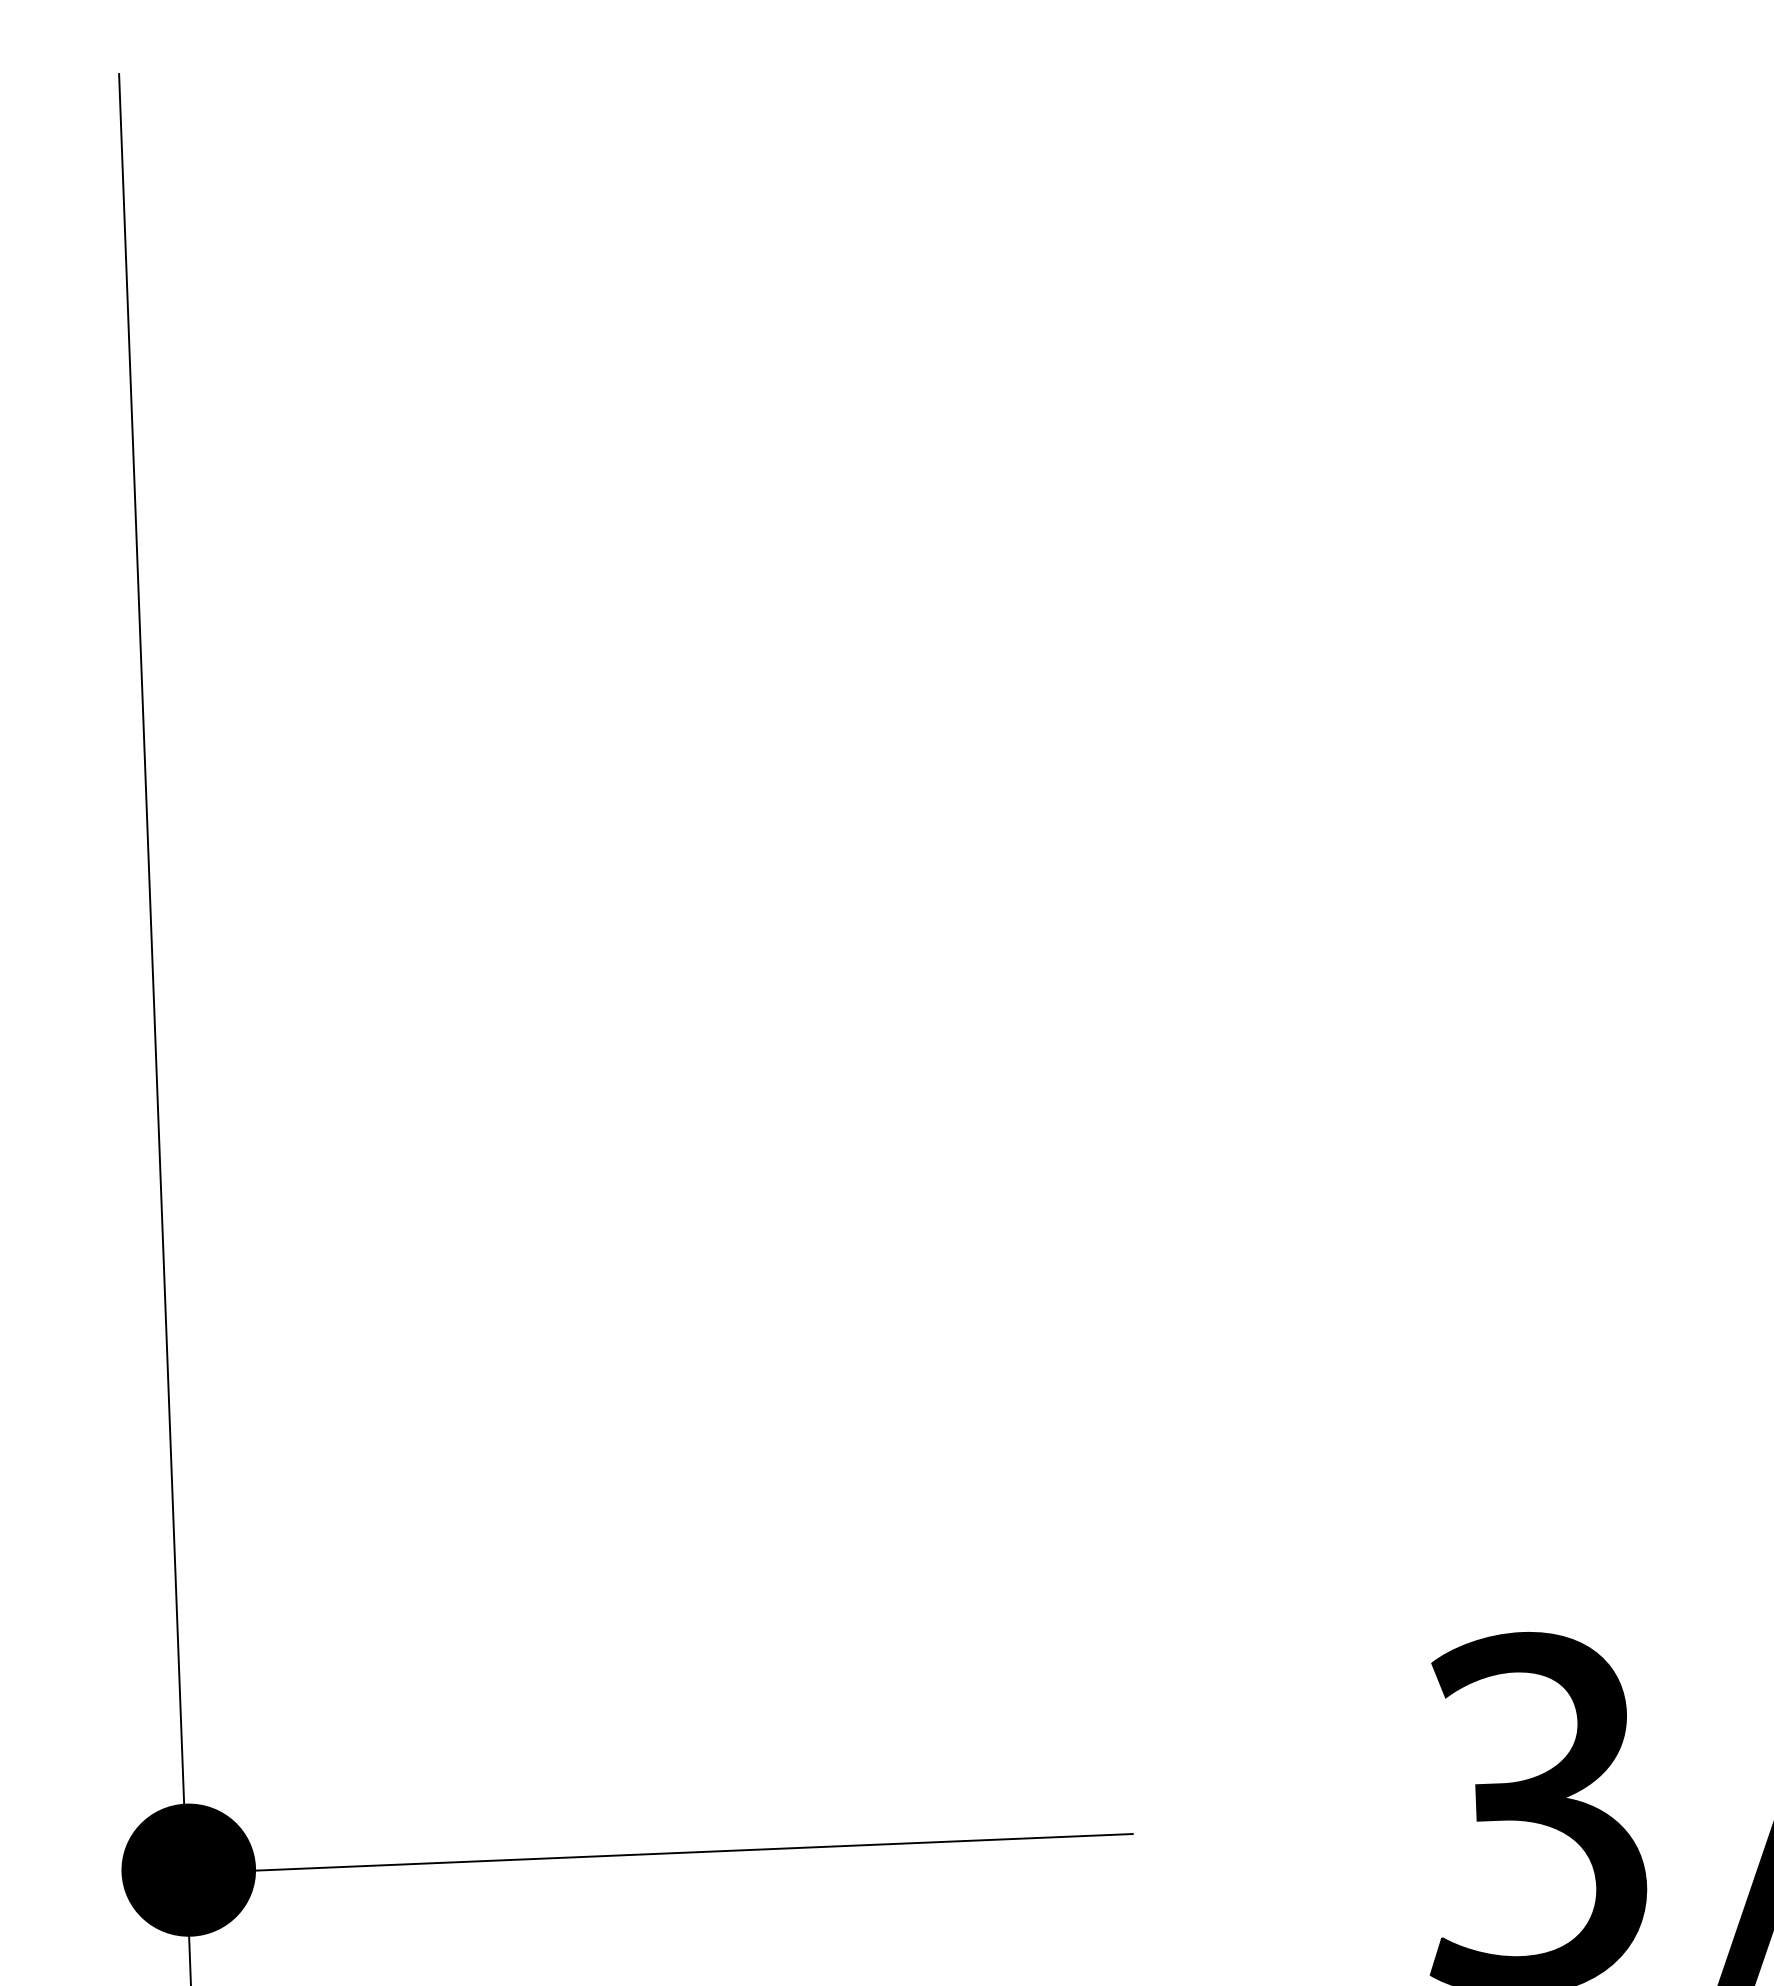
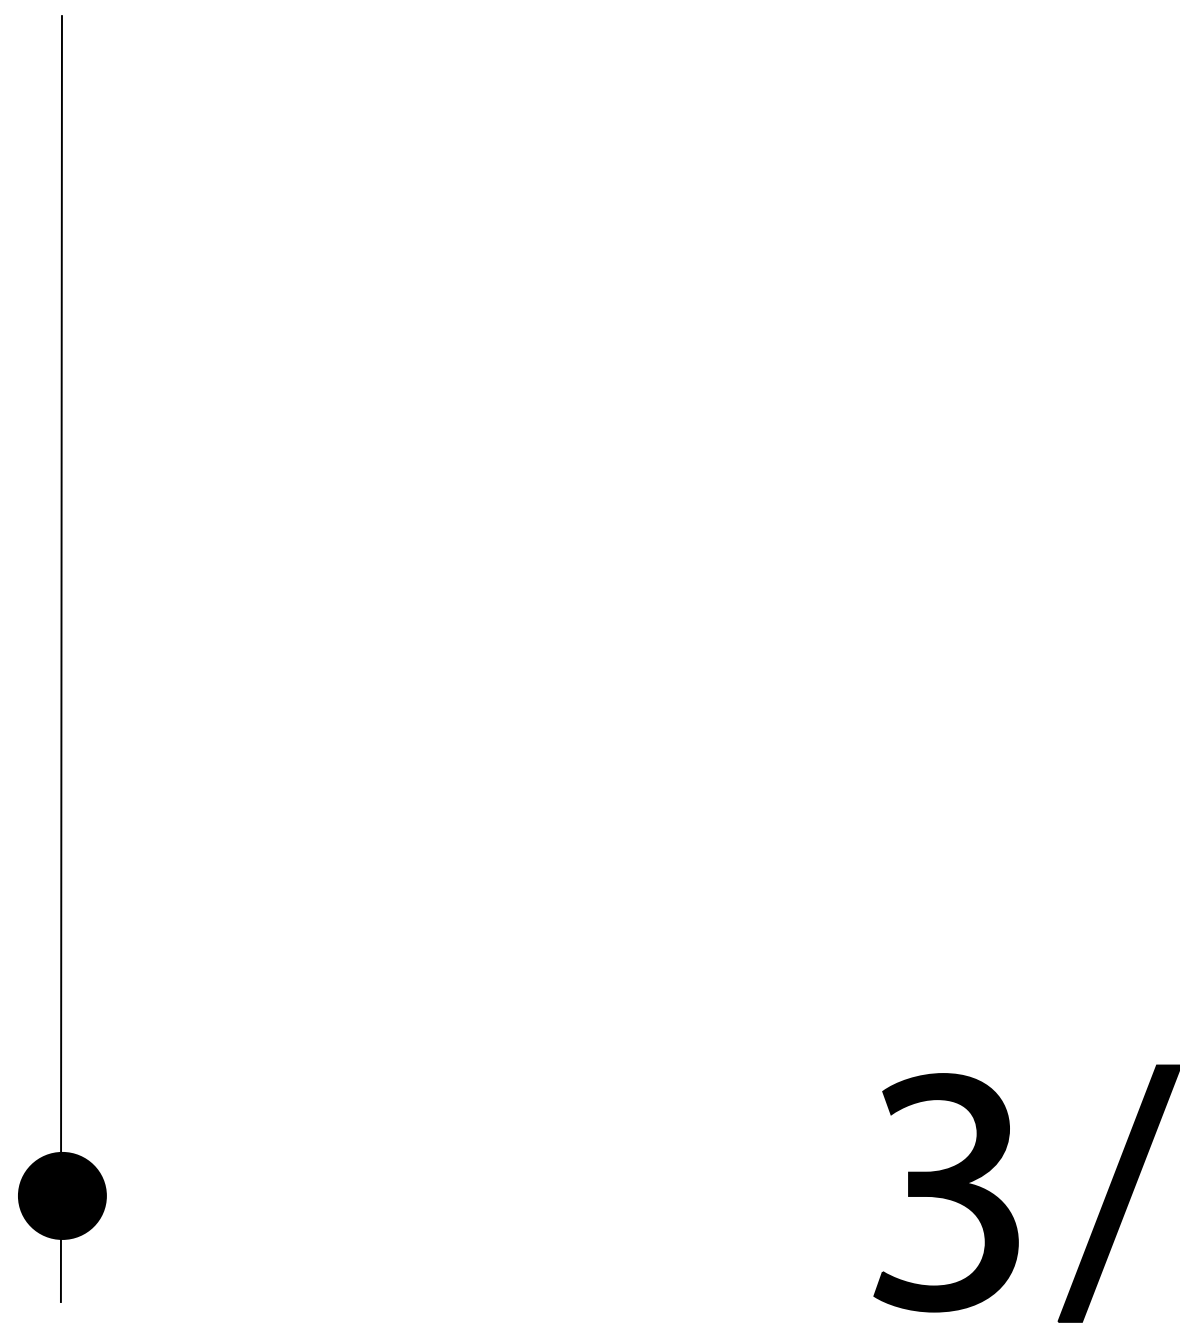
line: (692, 1851) -> (393, 1196), removed

